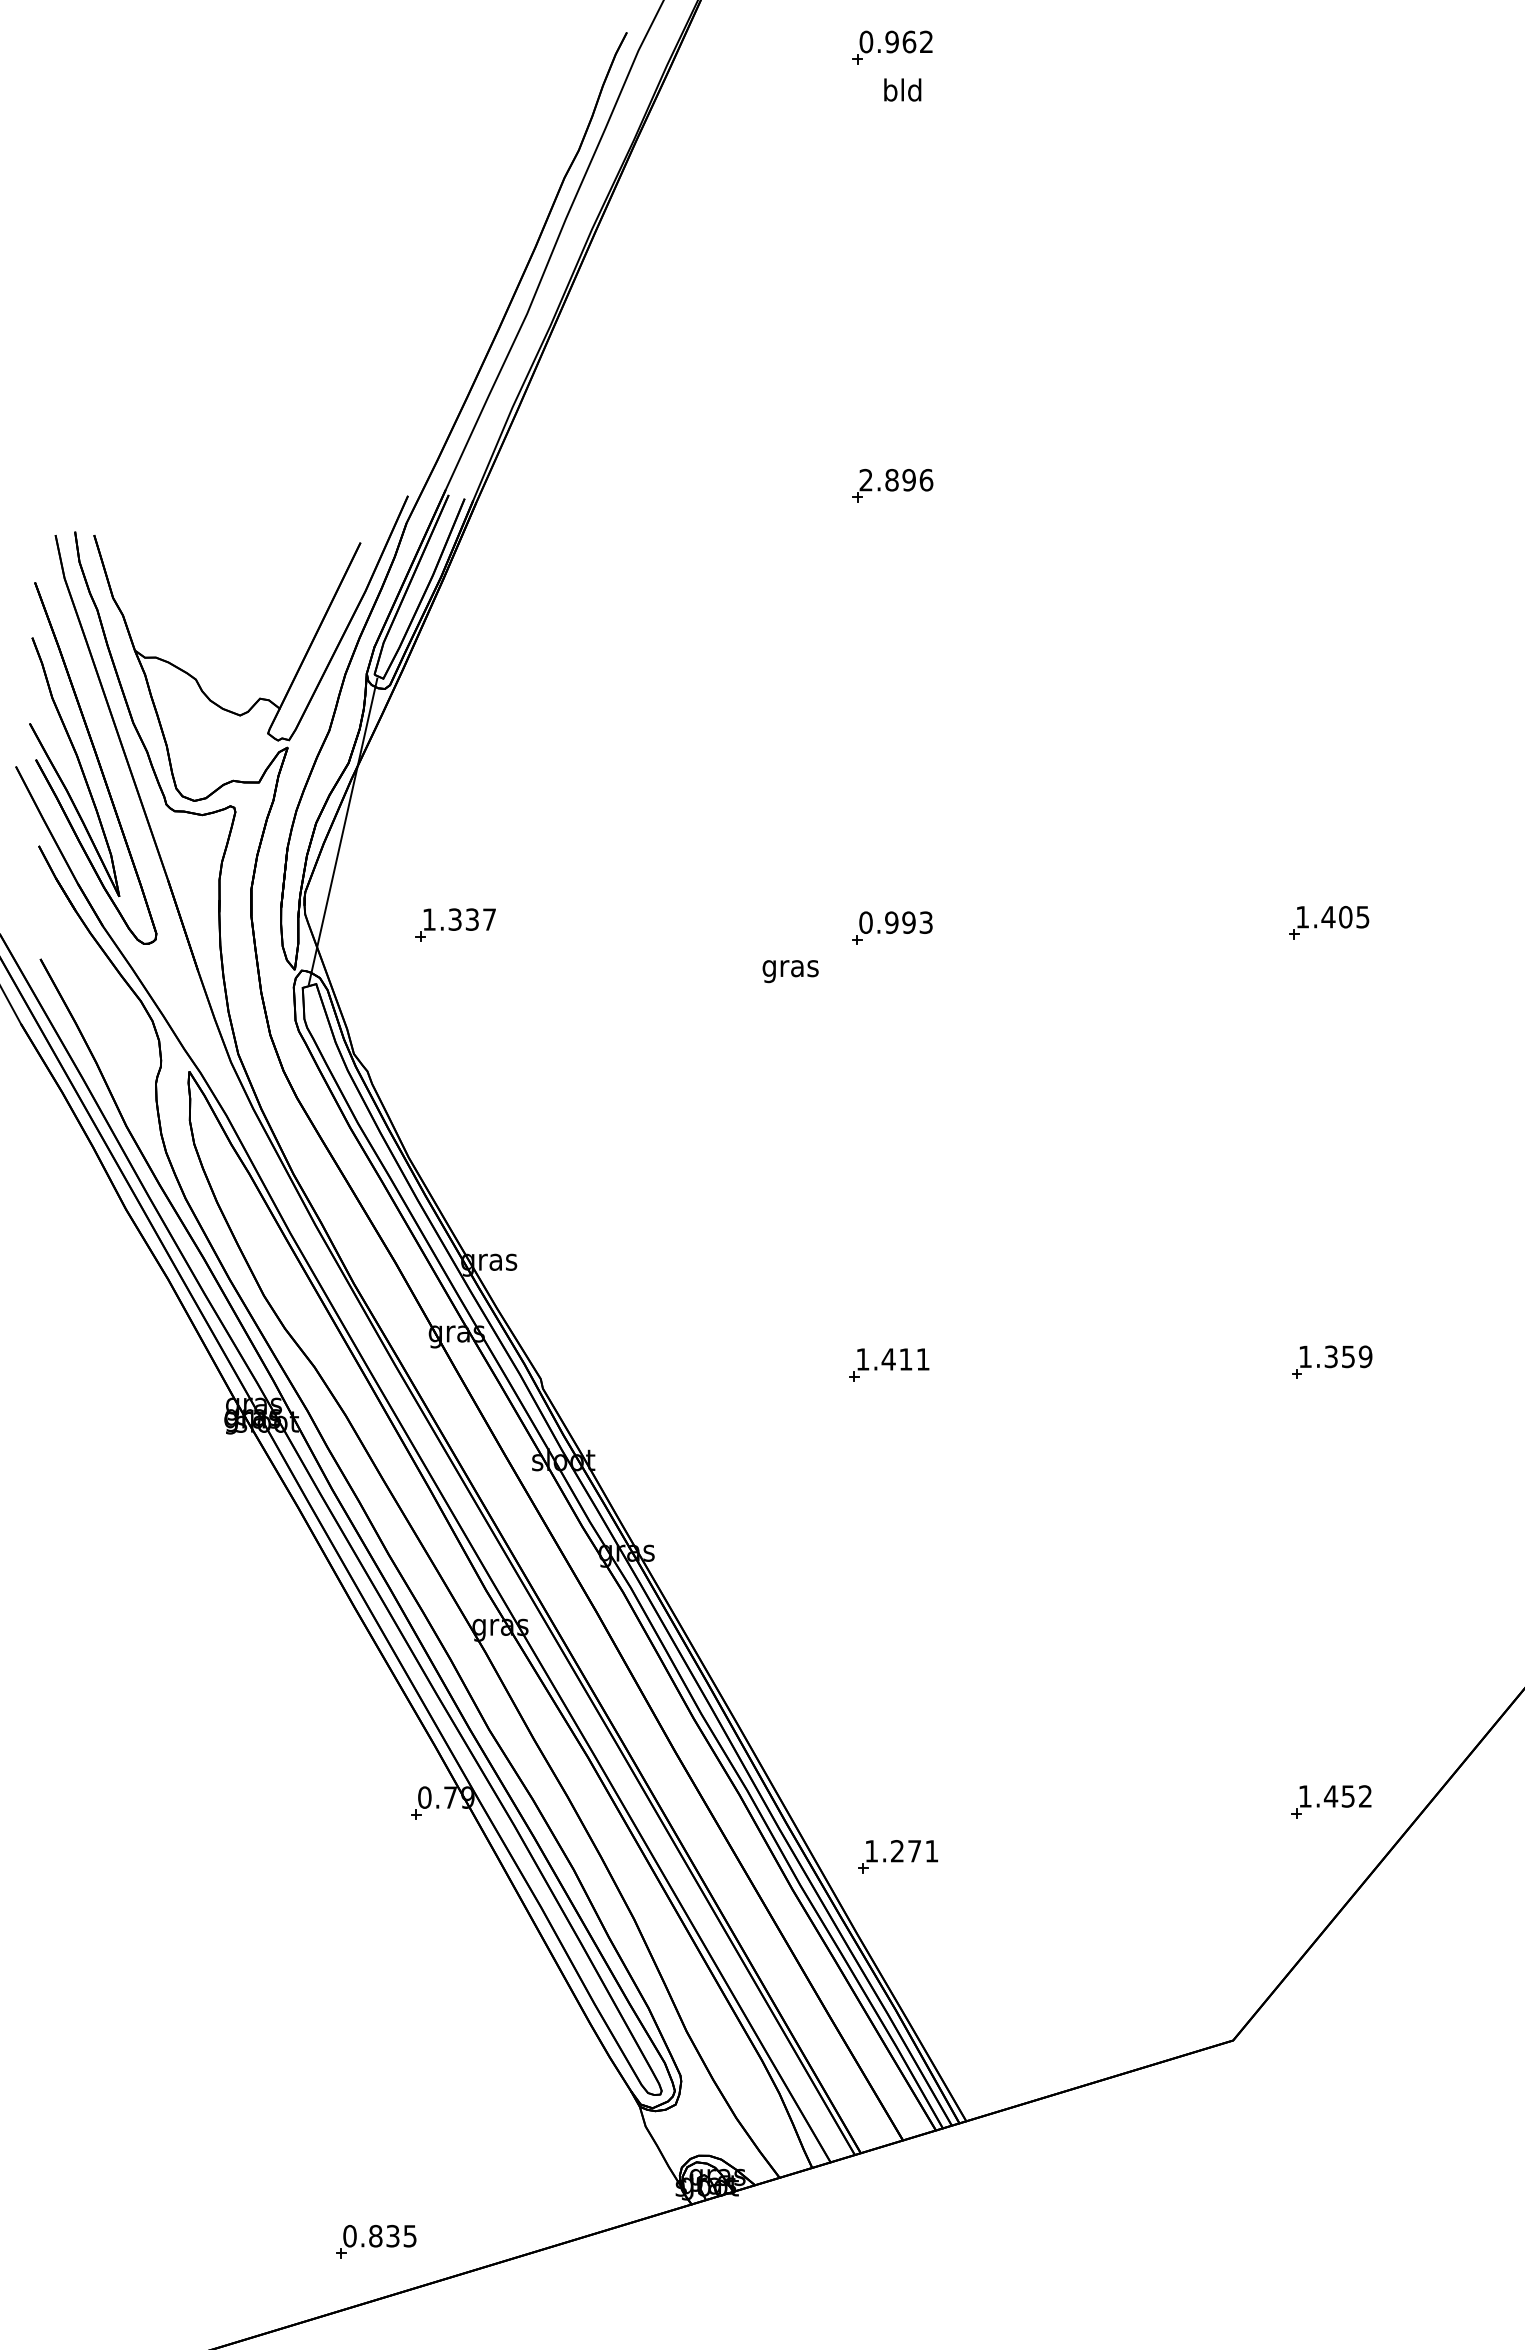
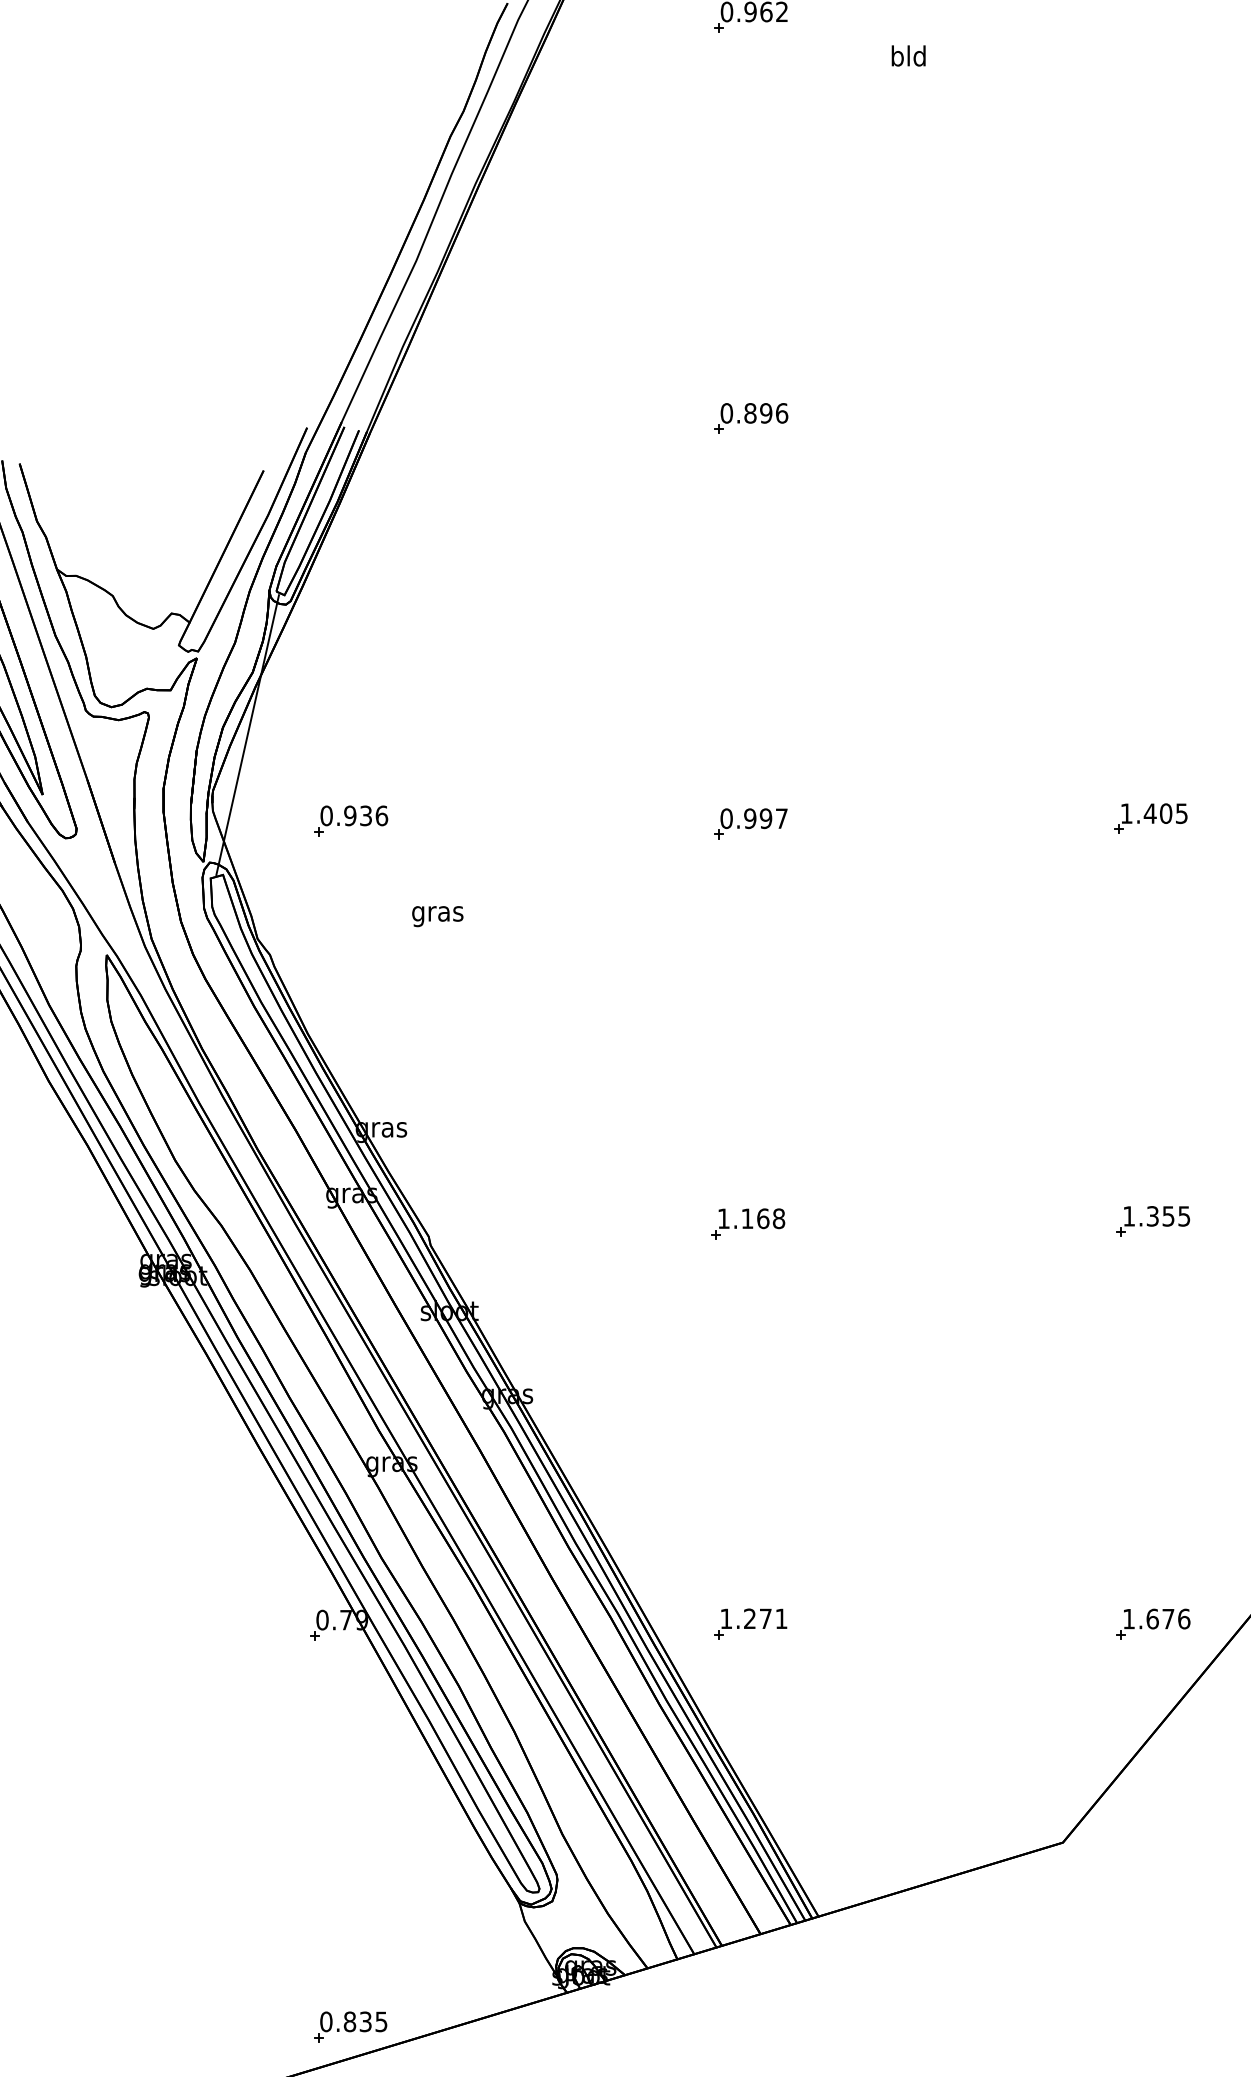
text: (902, 89) -> (908, 55), moved
text: (865, 480) -> (726, 413), 2.896 -> 0.896
text: (459, 919) -> (354, 815), 1.337 -> 0.936
text: (925, 922) -> (781, 818), 0.993 -> 0.997
text: (790, 971) -> (437, 916), moved
text: (1365, 1356) -> (1184, 1216), 1.359 -> 1.355
text: (905, 1359) -> (762, 1218), 1.411 -> 1.168
text: (1347, 1796) -> (1167, 1619), 1.452 -> 1.676
part: (897, 1856) -> (750, 1623), moved
part: (376, 2241) -> (350, 2026), moved

